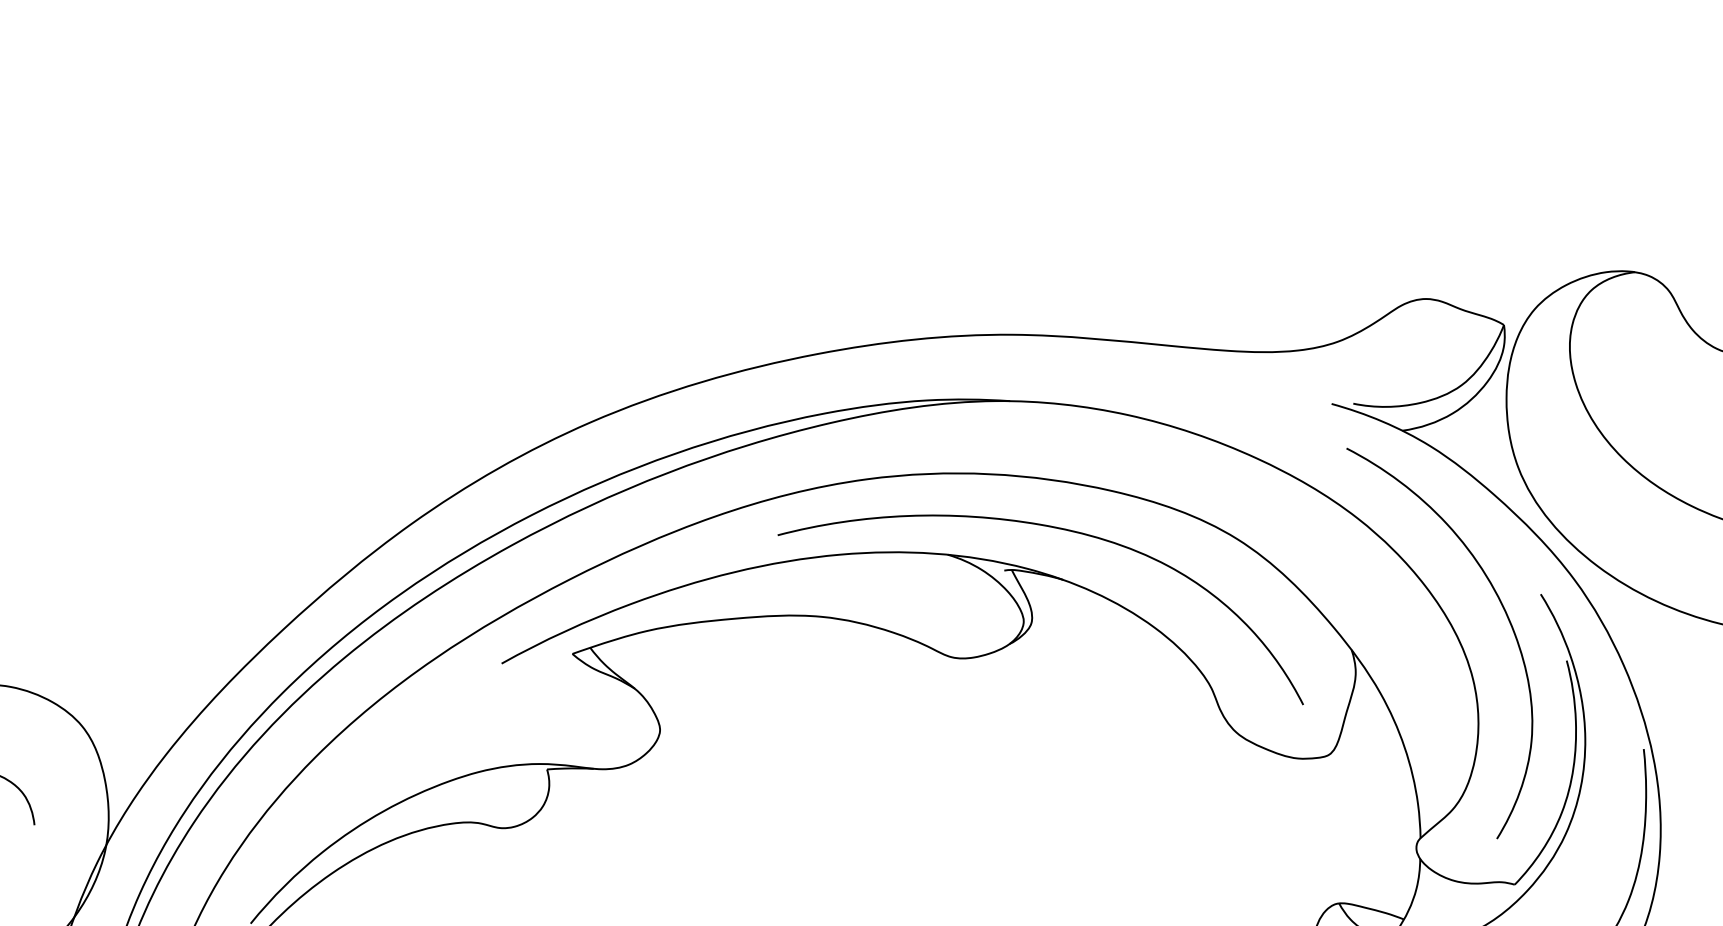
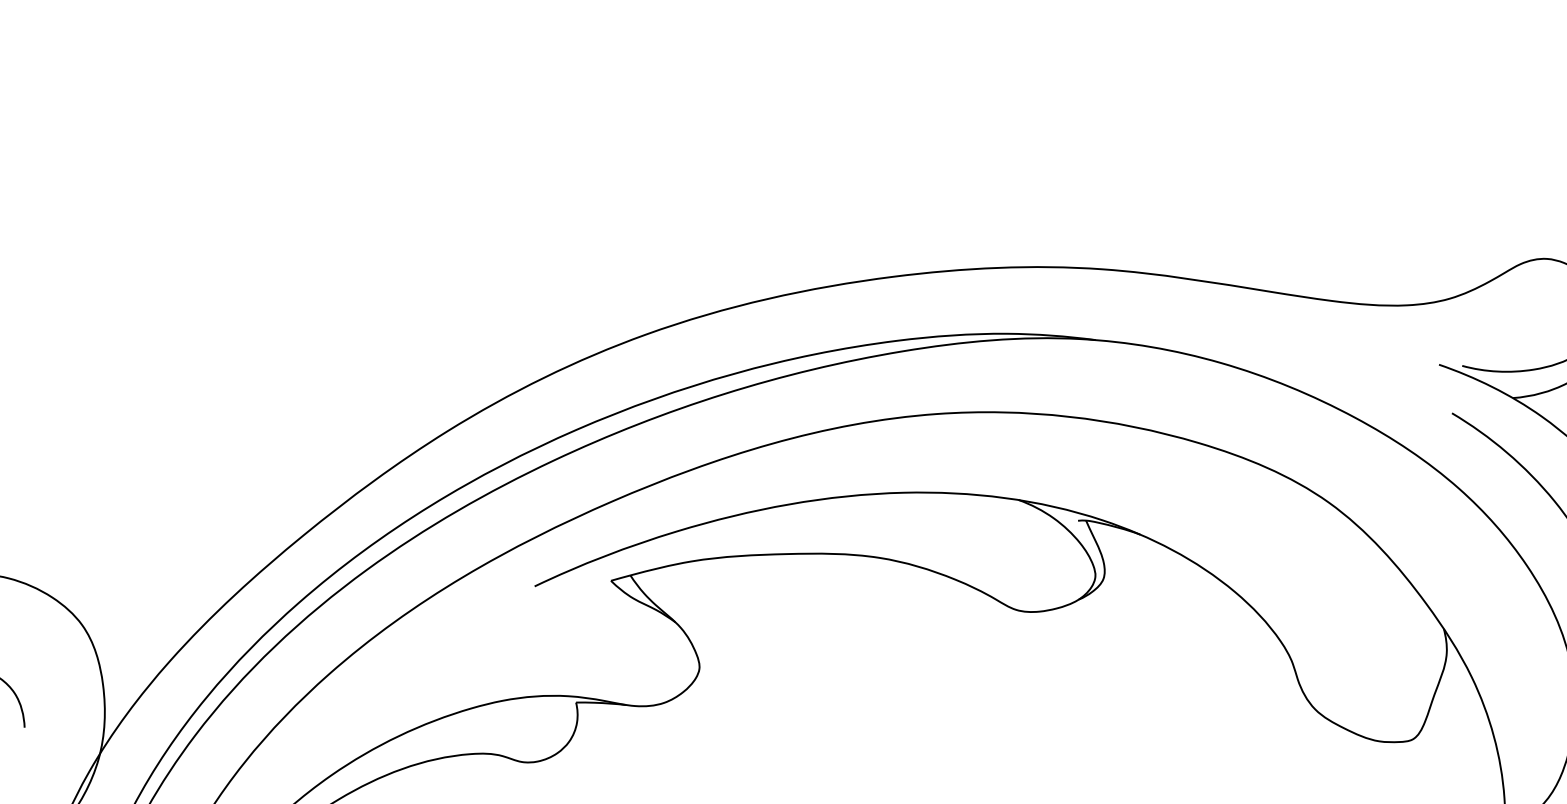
curve: (1058, 529) -> (1138, 480), removed

